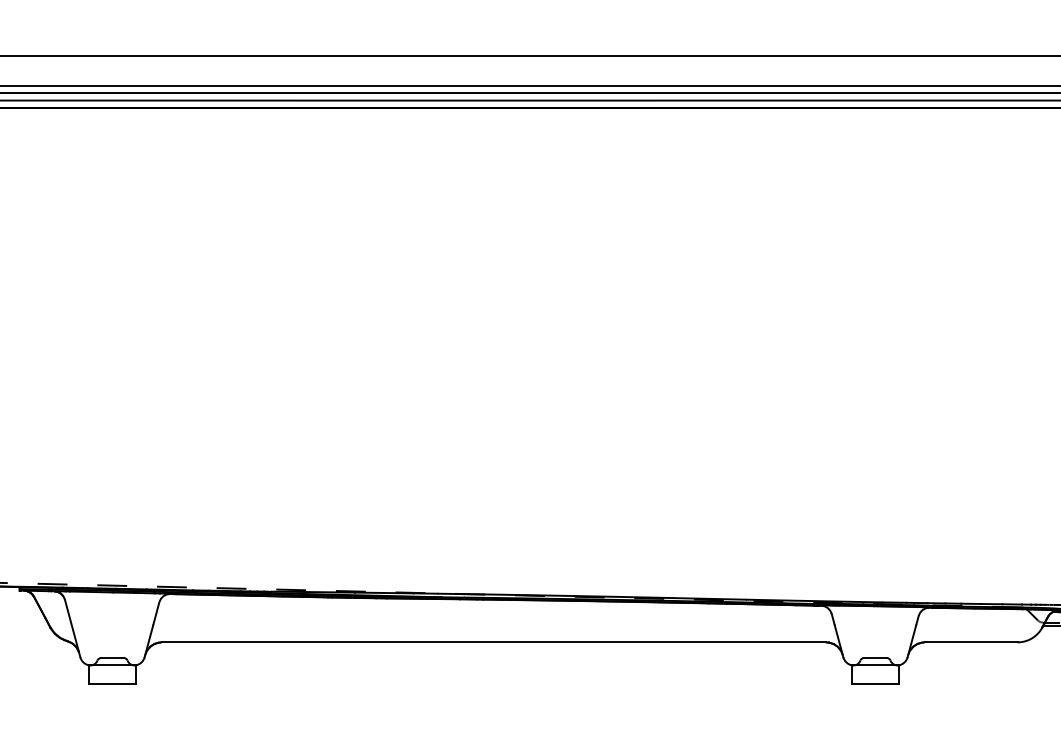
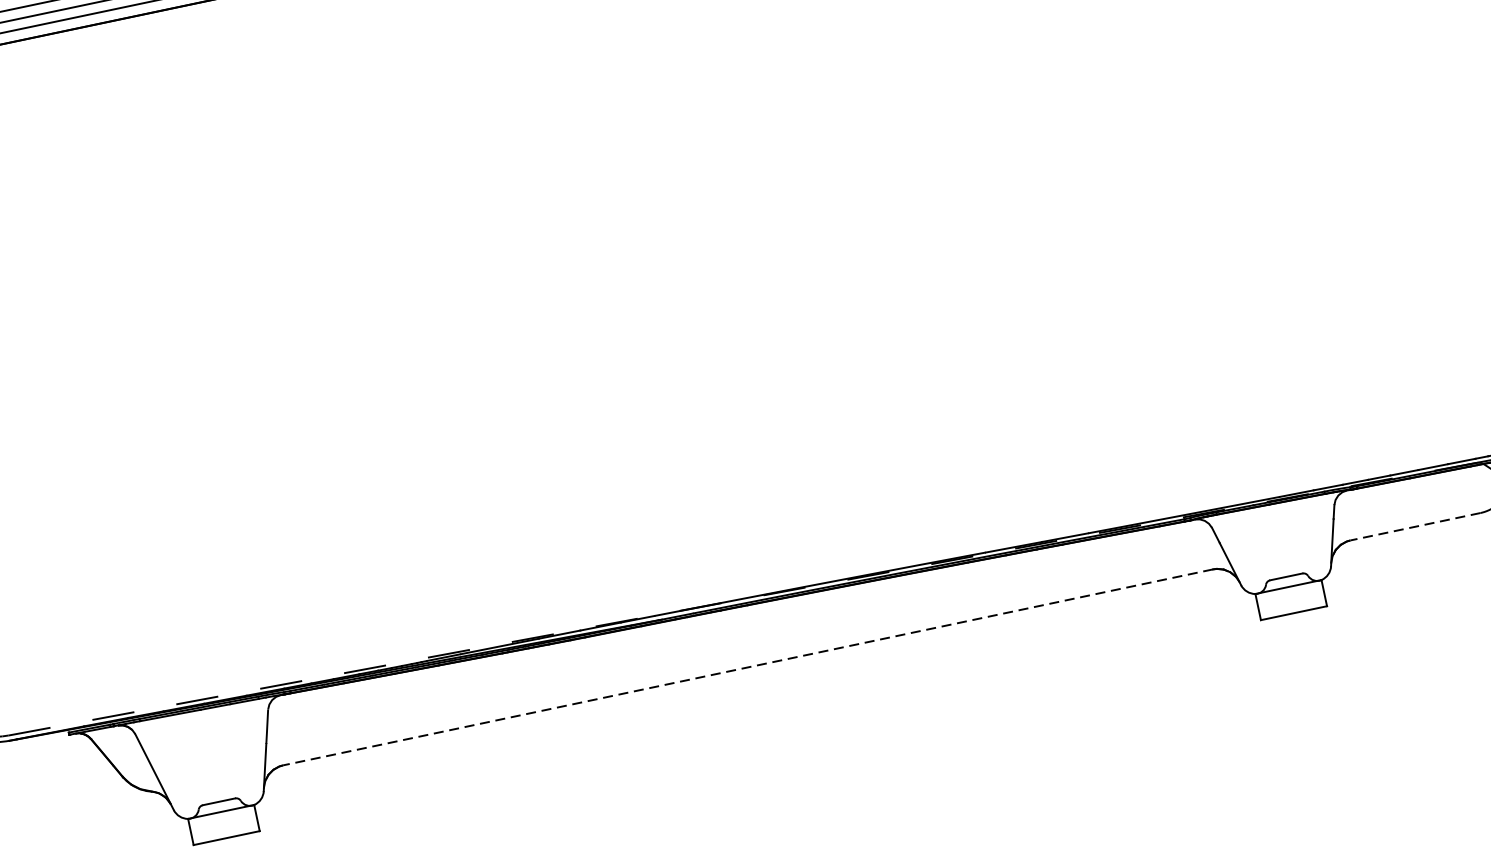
line: (493, 642) -> (747, 667), solid -> dashed
line: (971, 642) -> (1416, 526), solid -> dashed

